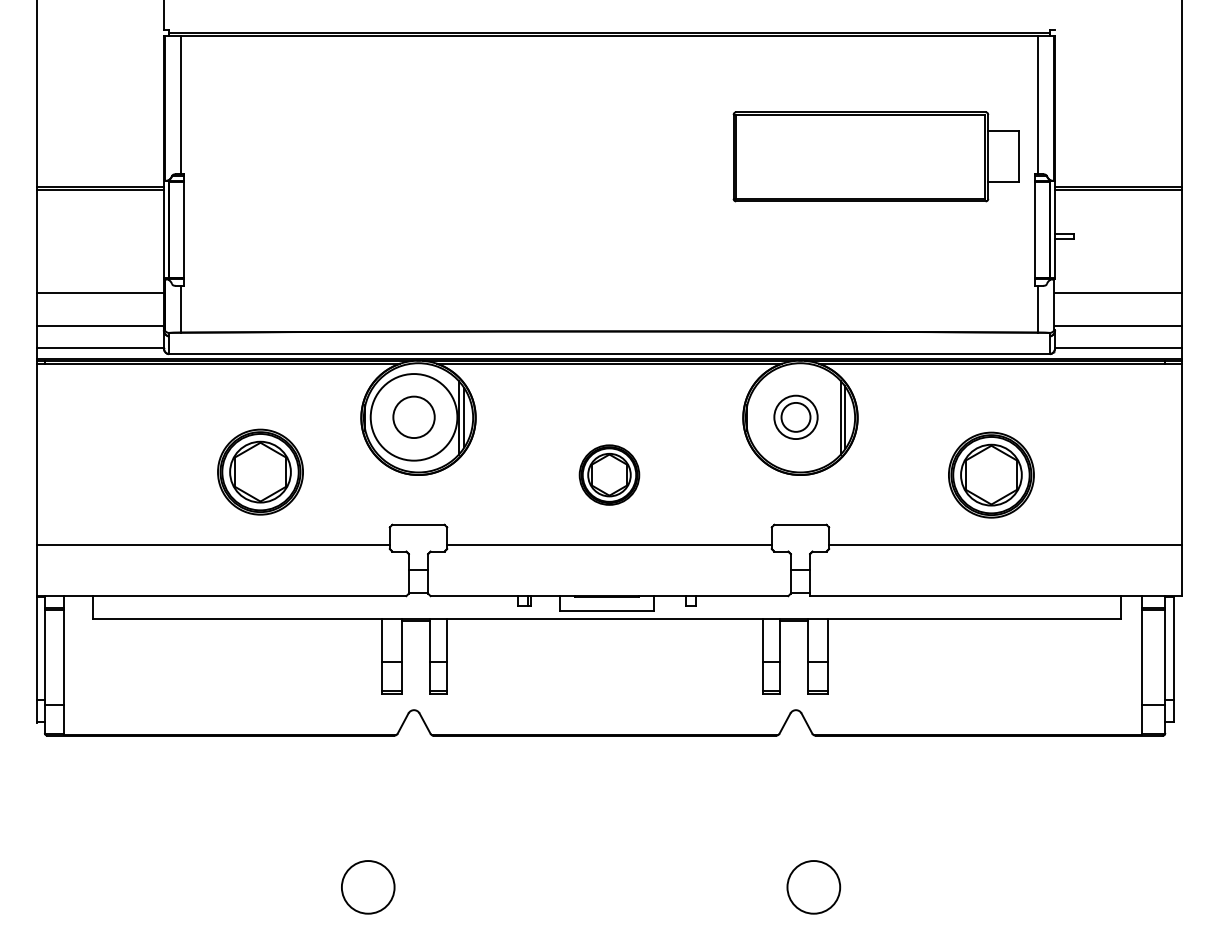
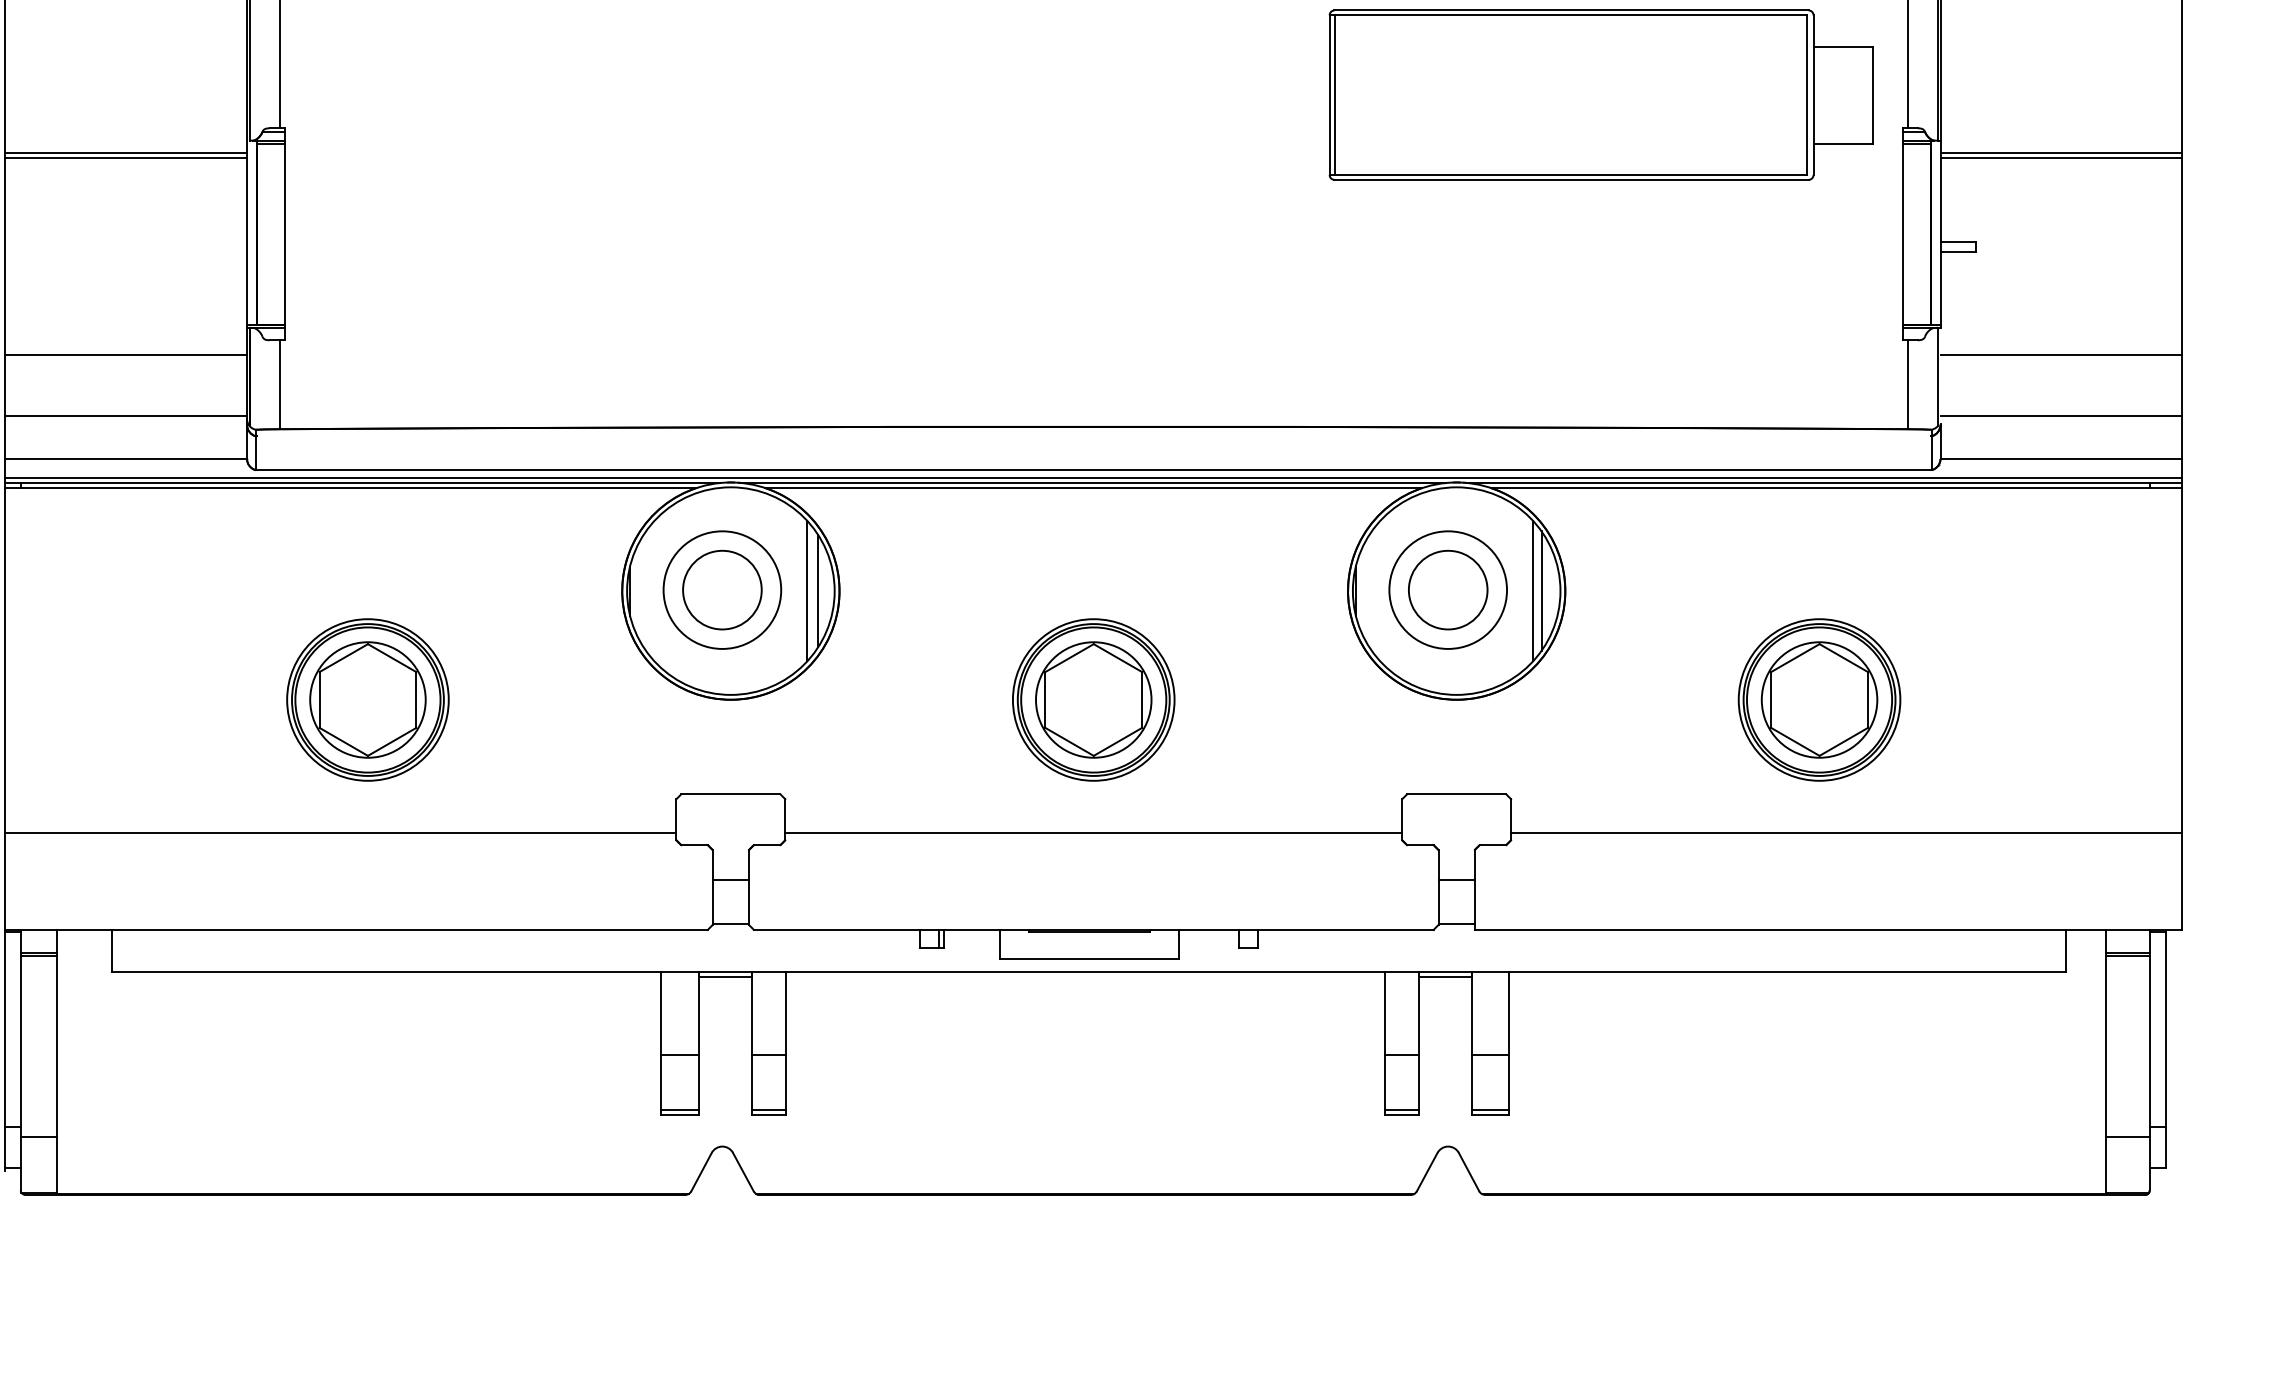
circle: (414, 417) -> (723, 590), size x0.71
part: (795, 417) -> (1447, 590), size x1.43
part: (260, 471) -> (367, 698), moved
part: (609, 474) -> (1093, 698), size x1.43

